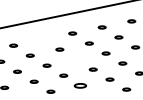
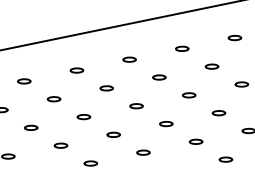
part: (42, 39) -> (75, 70), added
part: (76, 59) -> (136, 105), added
part: (80, 85) -> (143, 152), size x0.62

